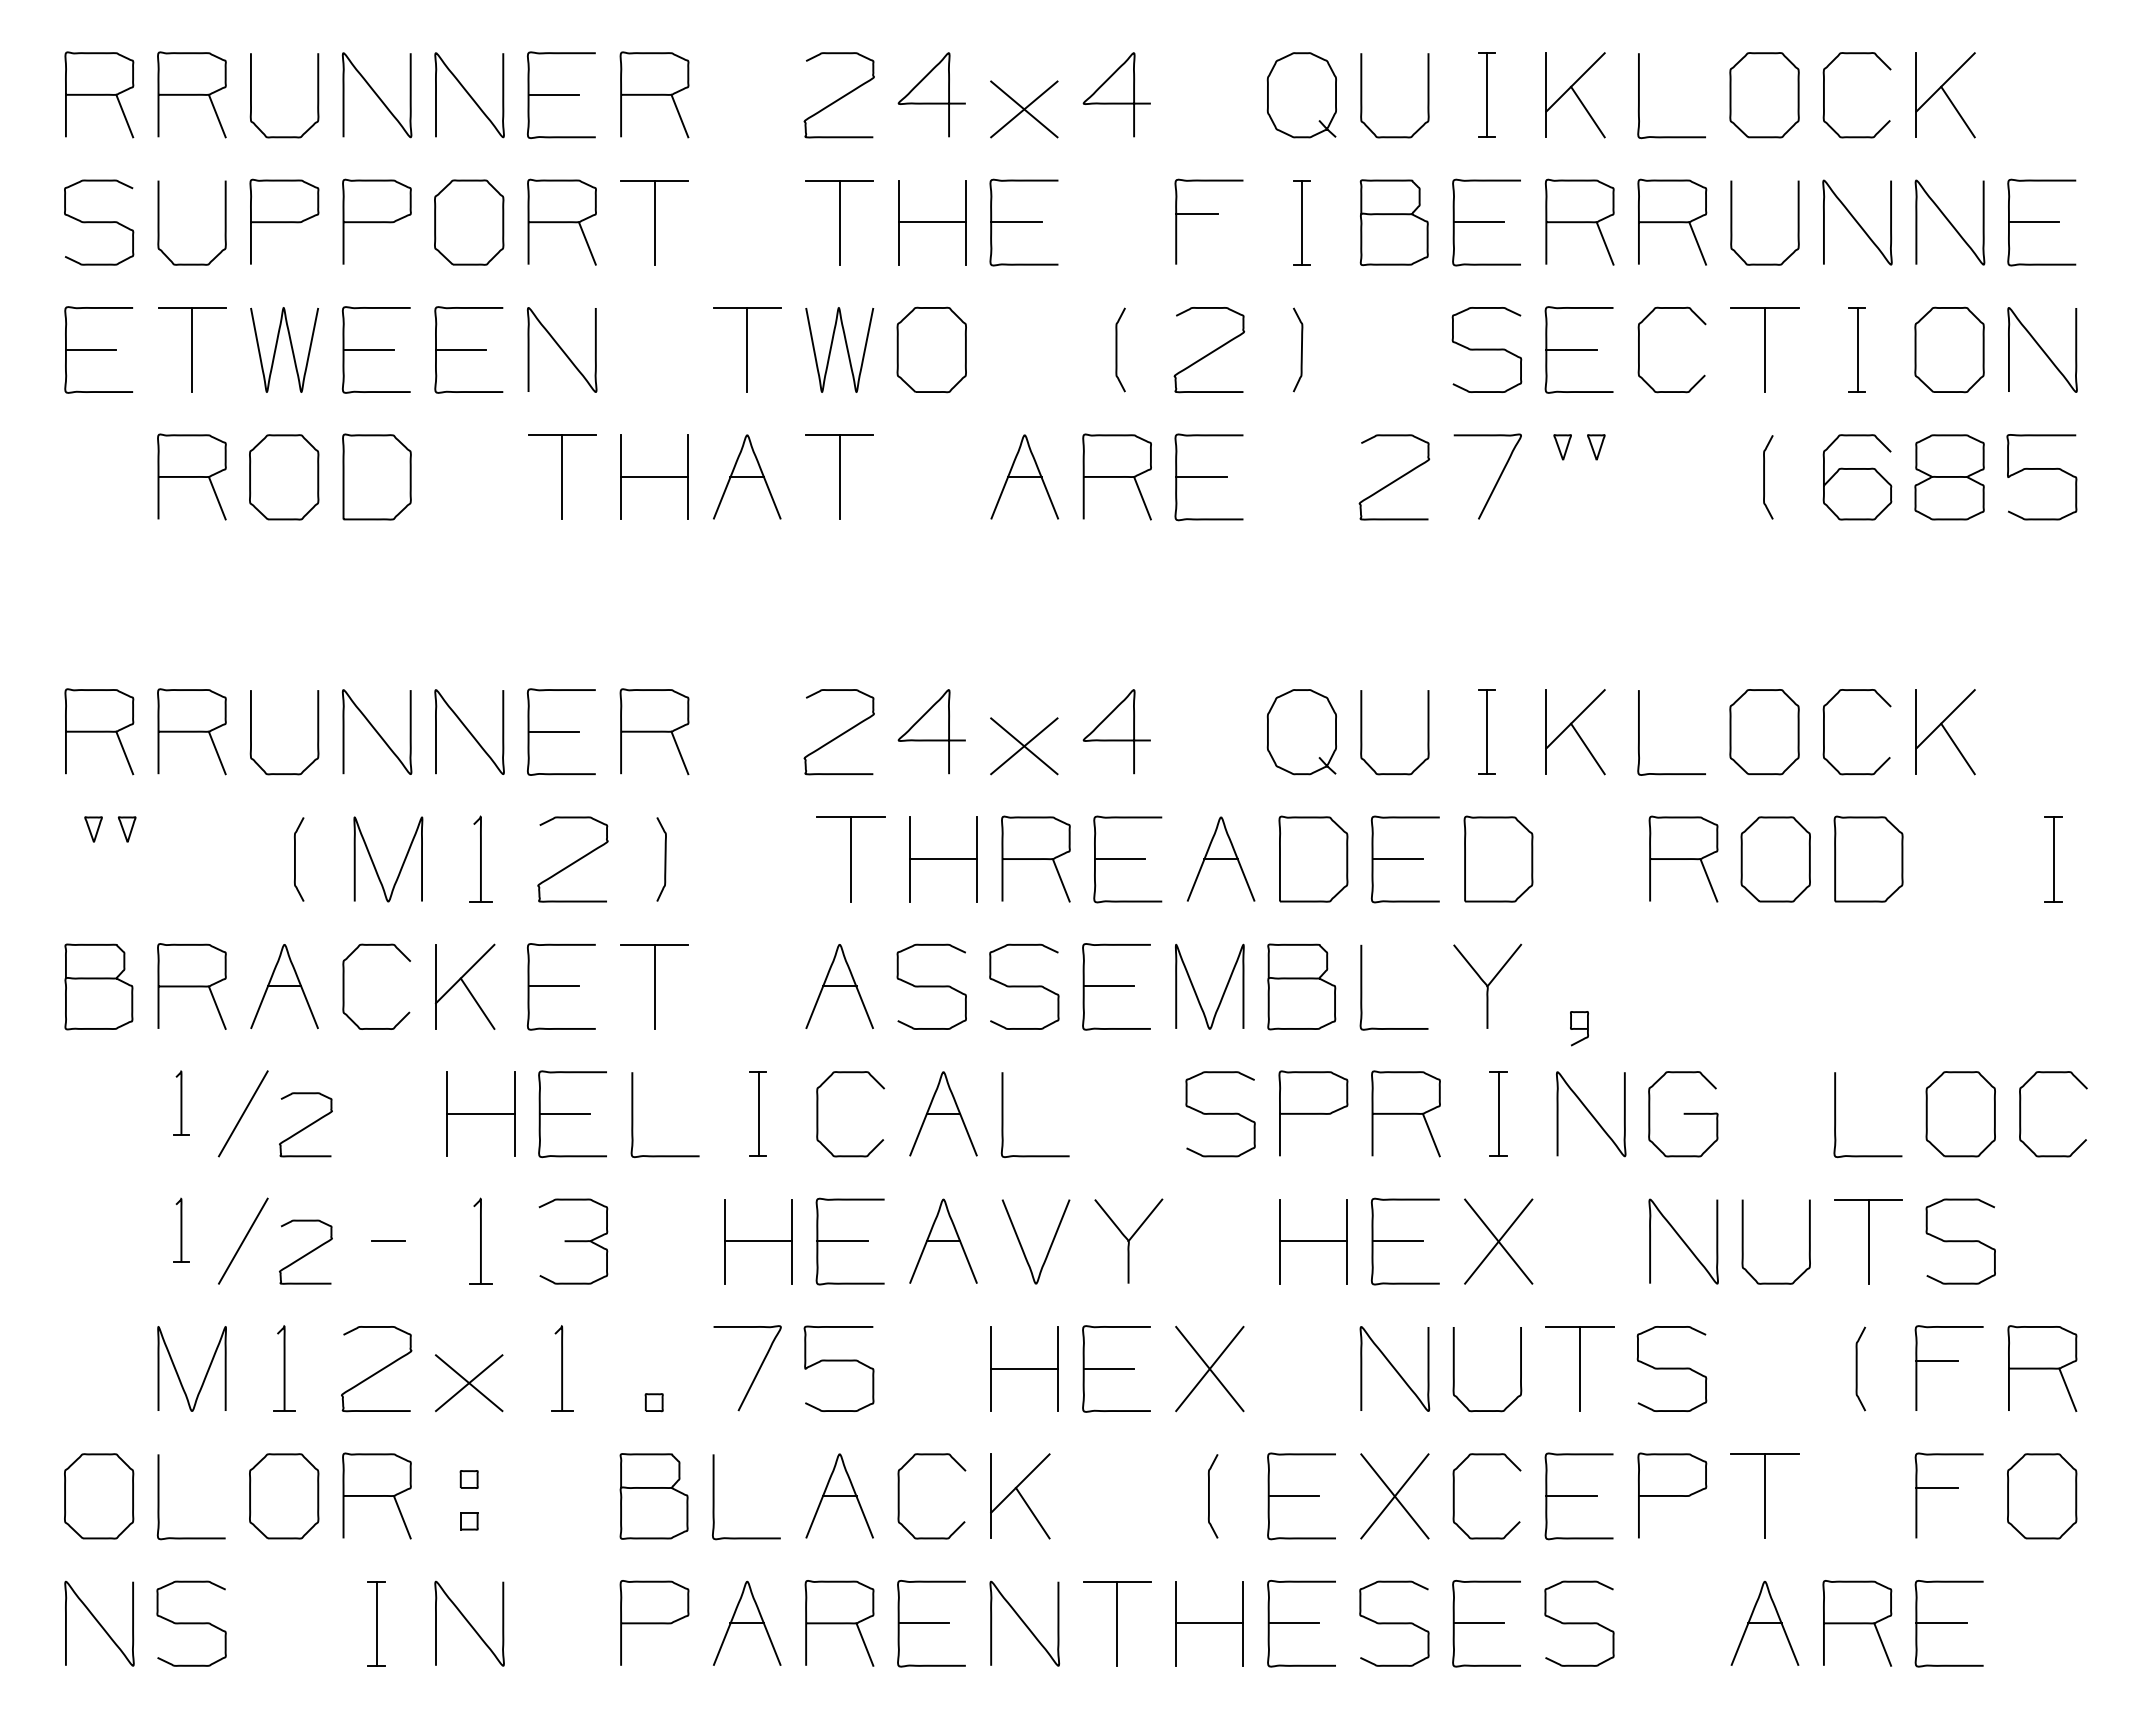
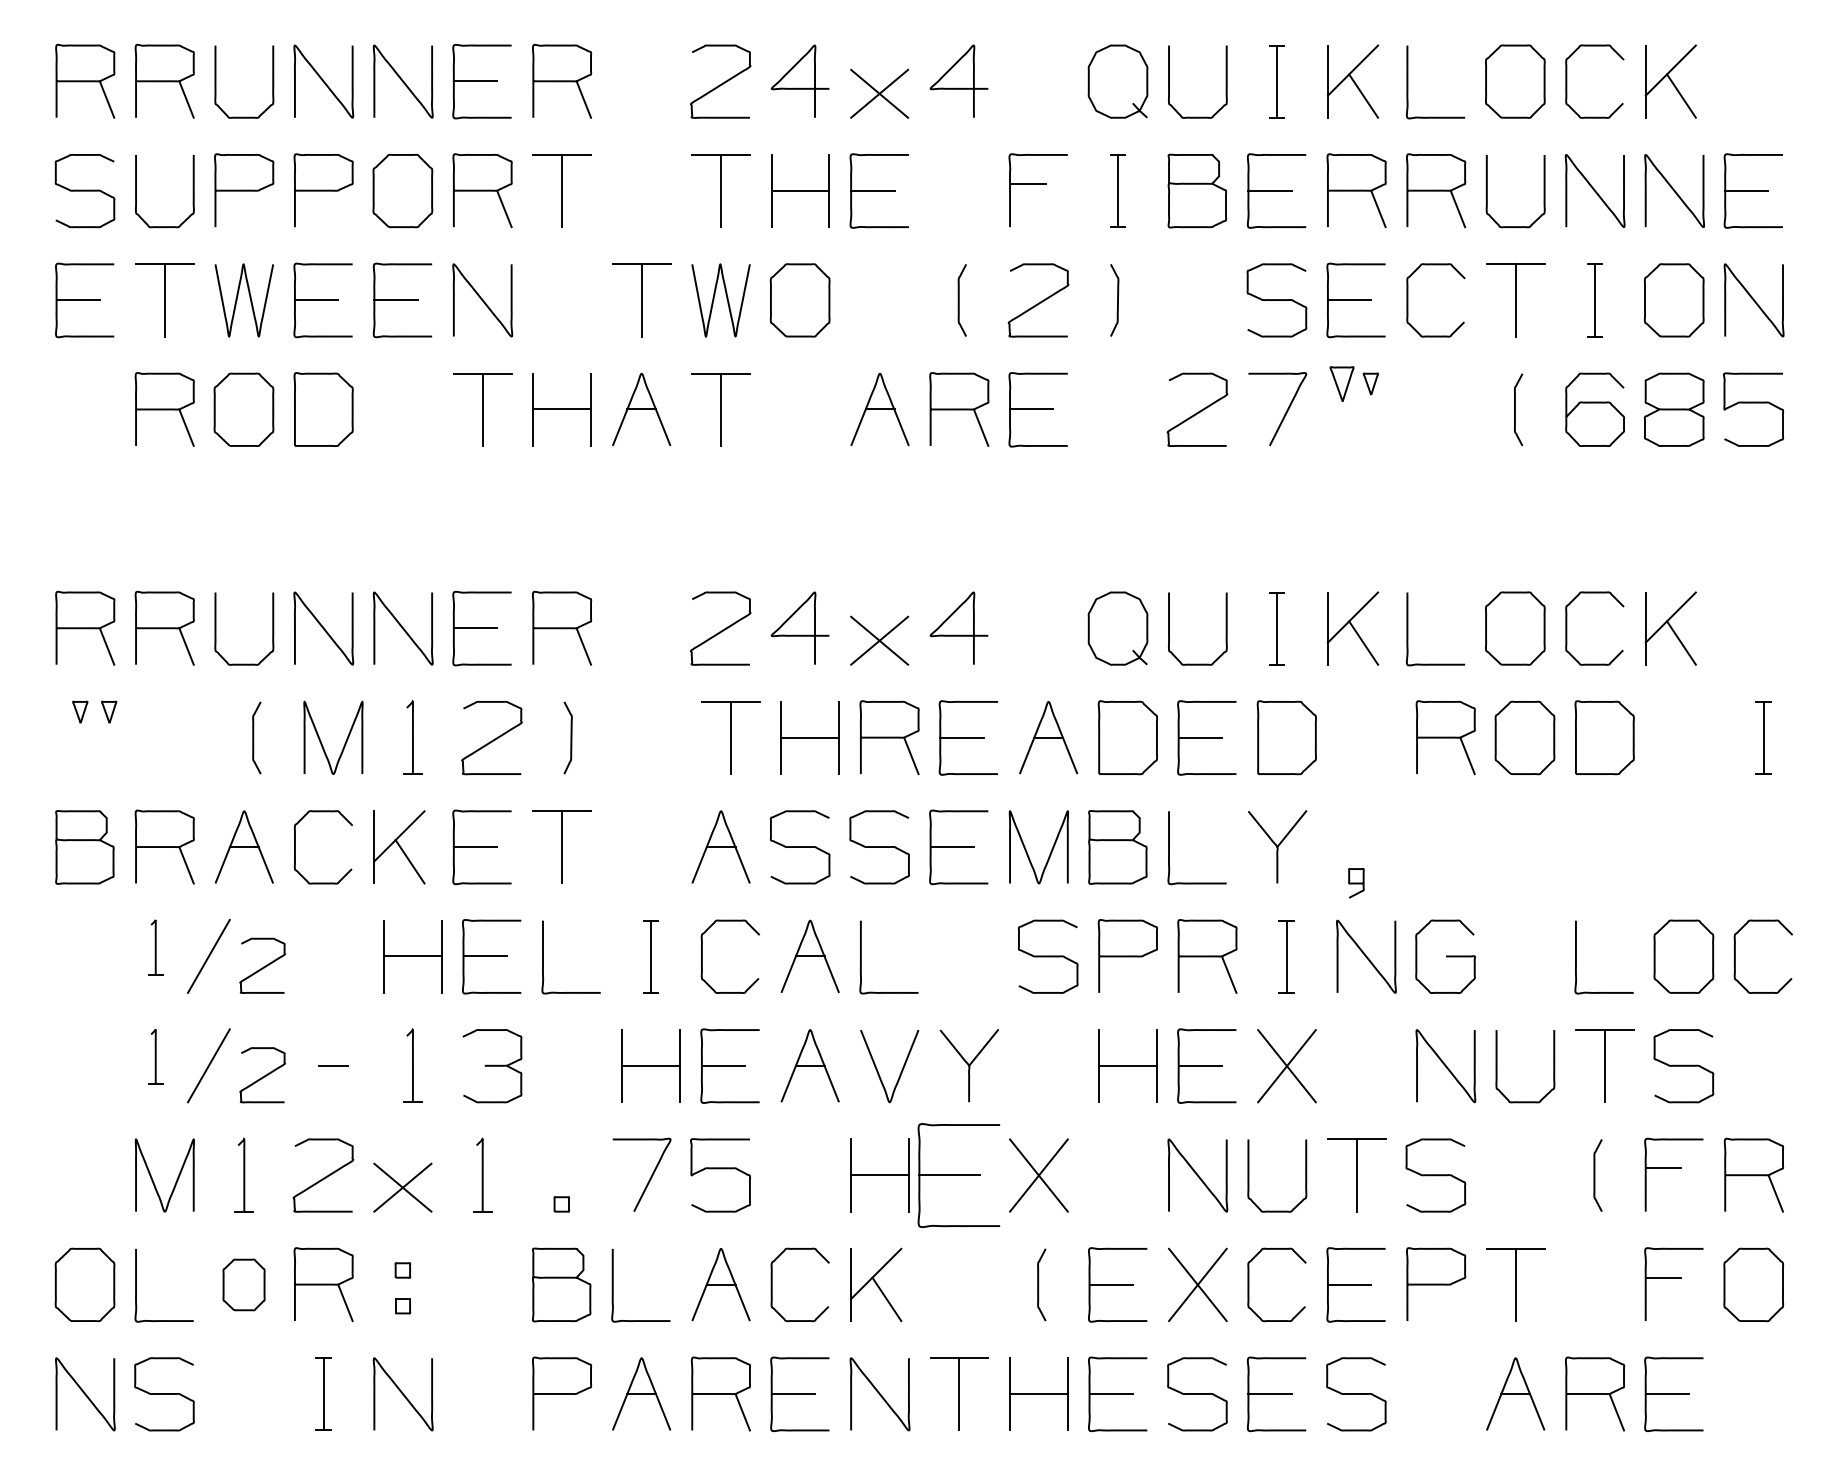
part: (1562, 447) -> (1341, 384), size x1.6
part: (1116, 1368) -> (958, 1175), size x1.4
part: (284, 1496) -> (244, 1285), size x0.7

